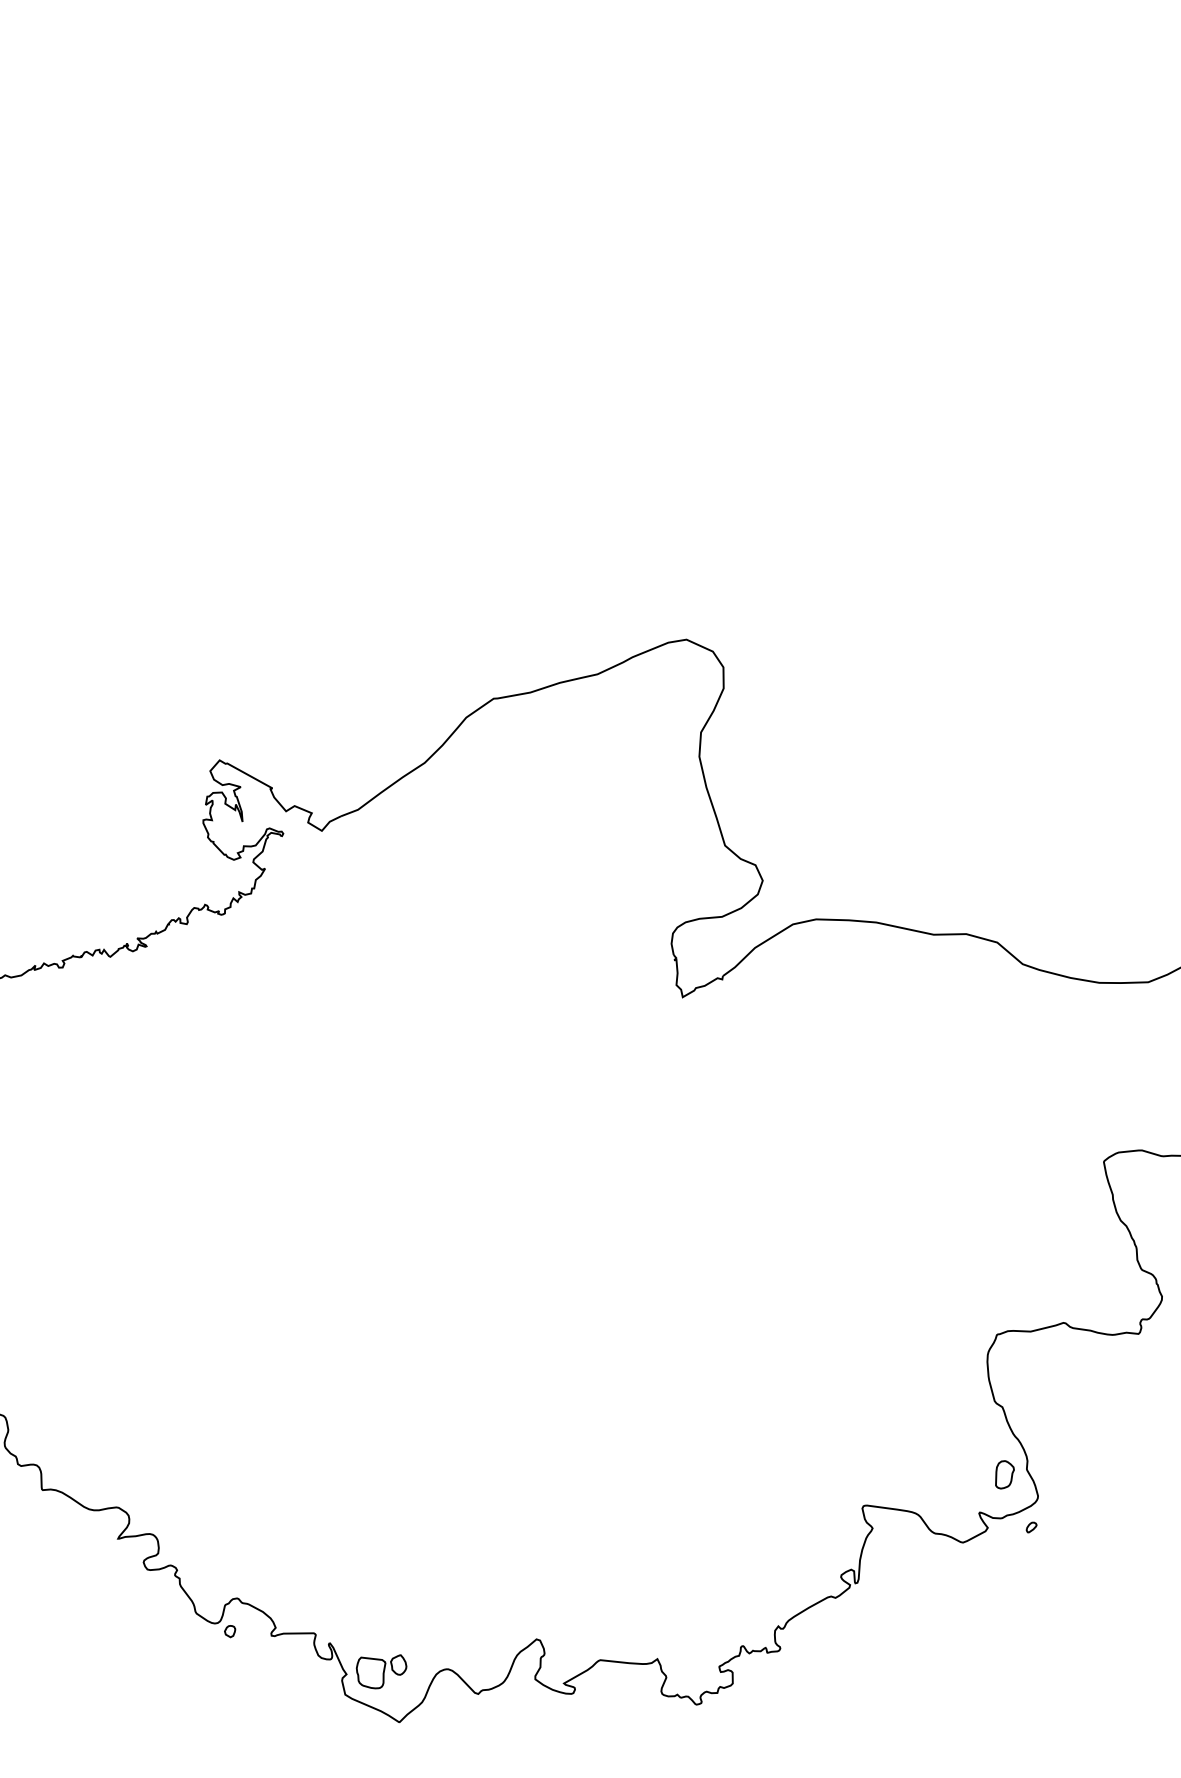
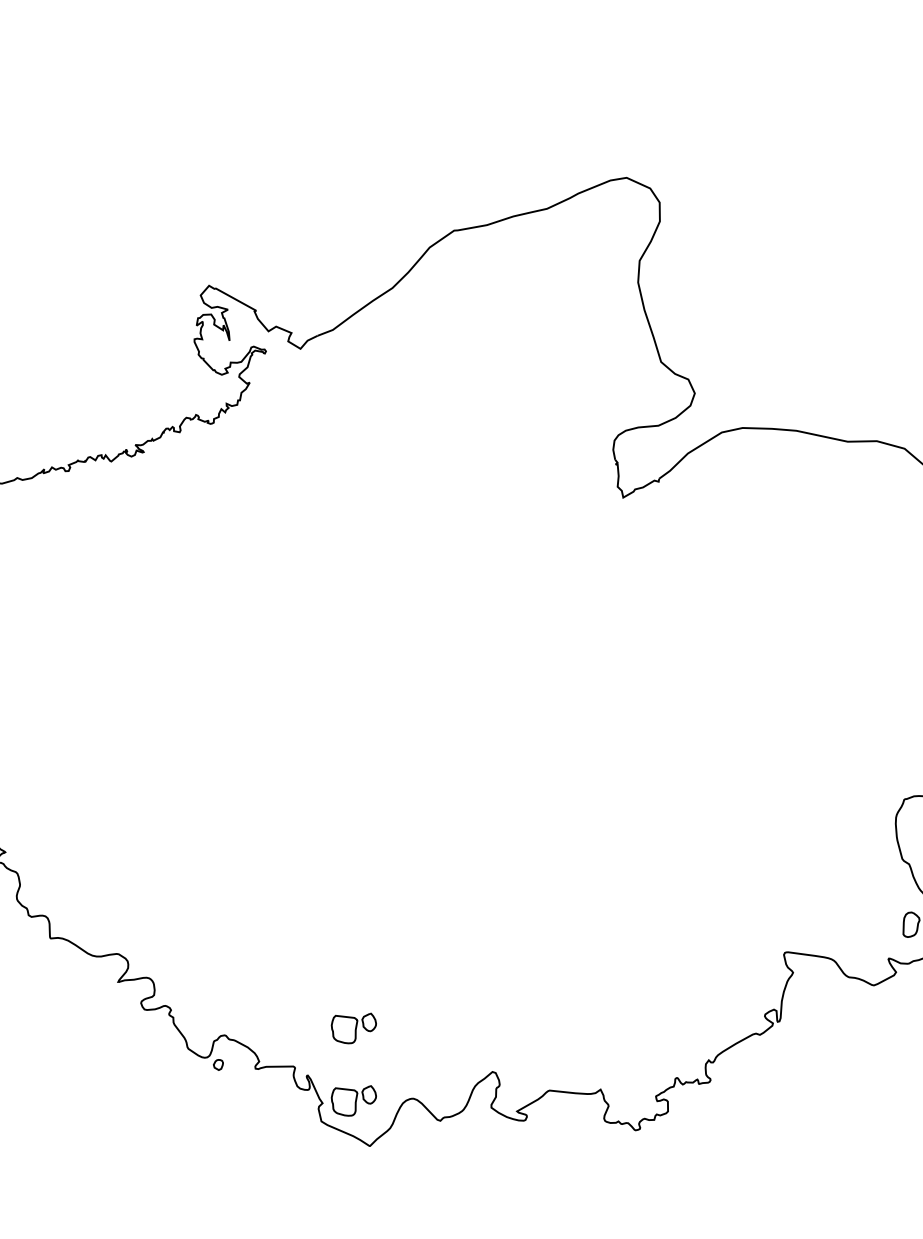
part: (381, 1590) -> (353, 1028), added

